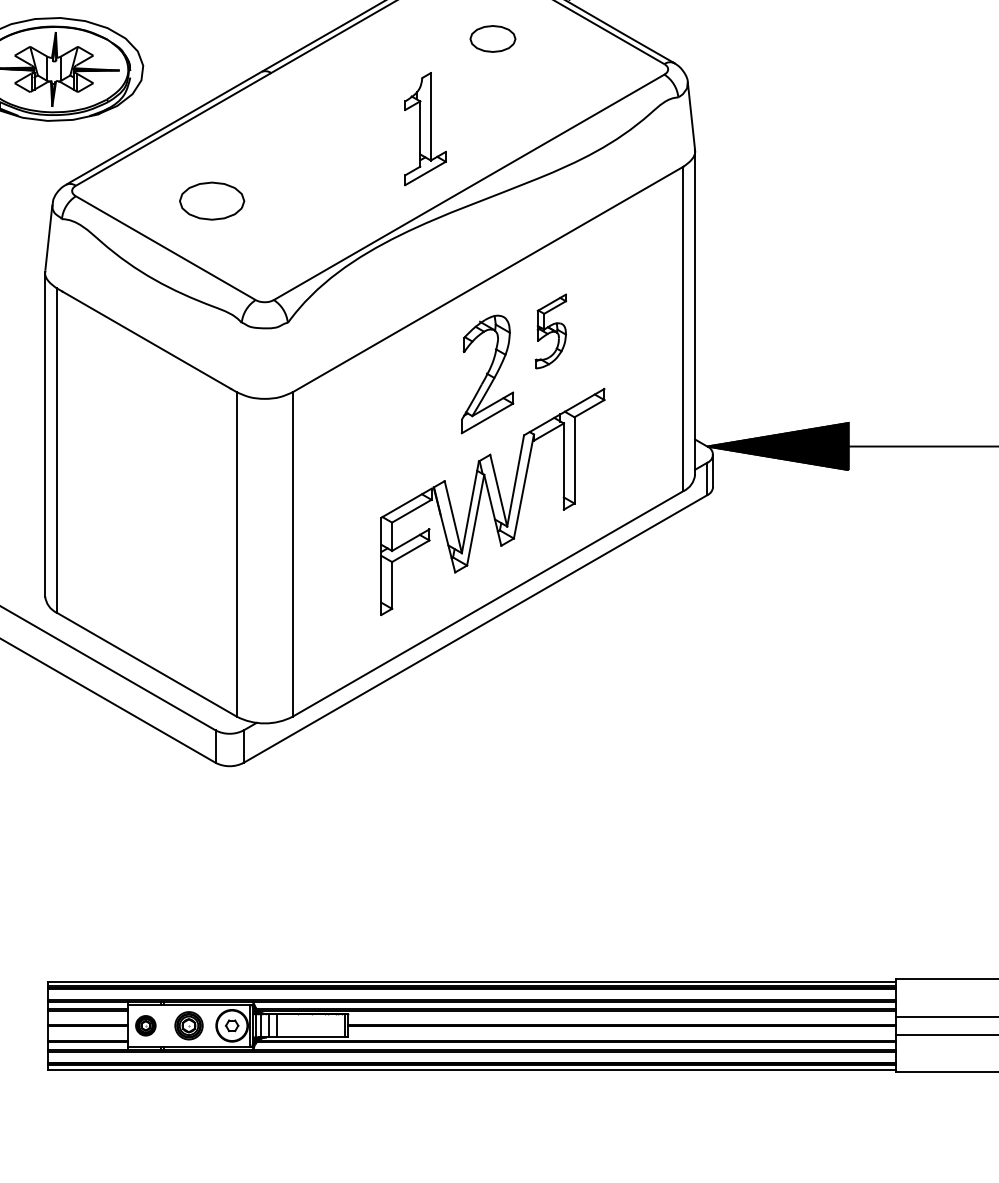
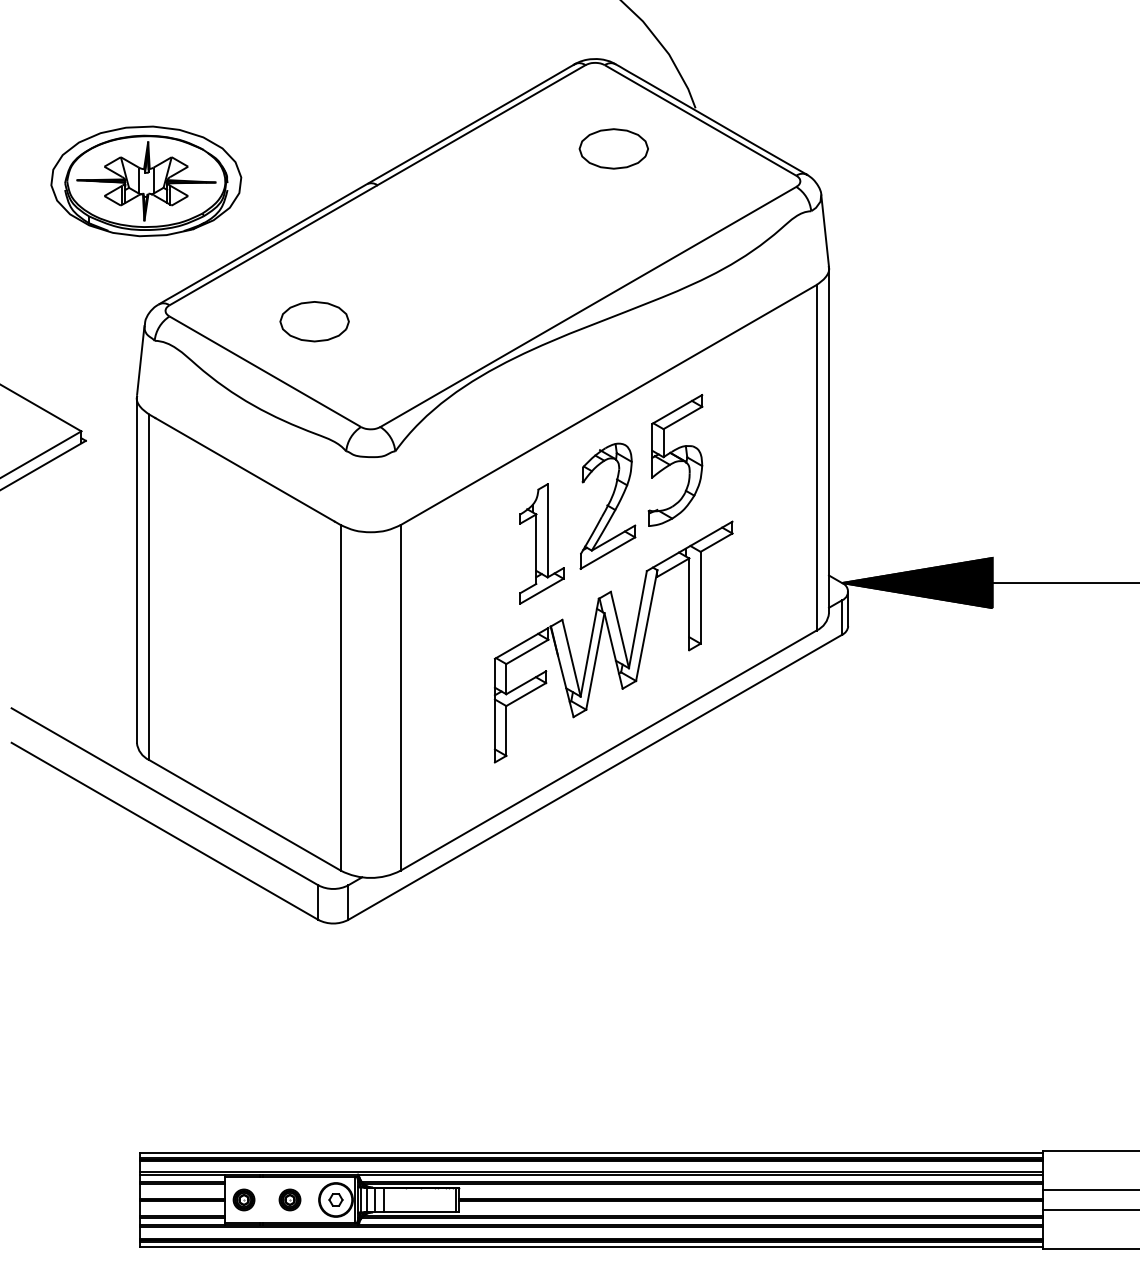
part: (492, 38) -> (613, 148), size x1.43
part: (425, 128) -> (541, 543), moved
part: (550, 331) -> (675, 460), size x1.67
part: (188, 1025) -> (289, 1199), size x0.71

